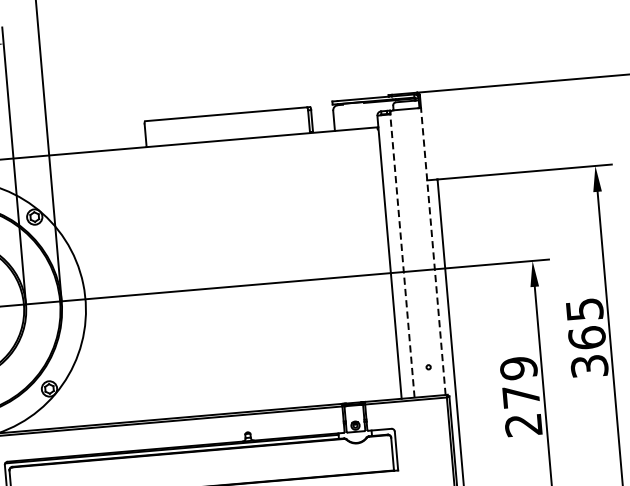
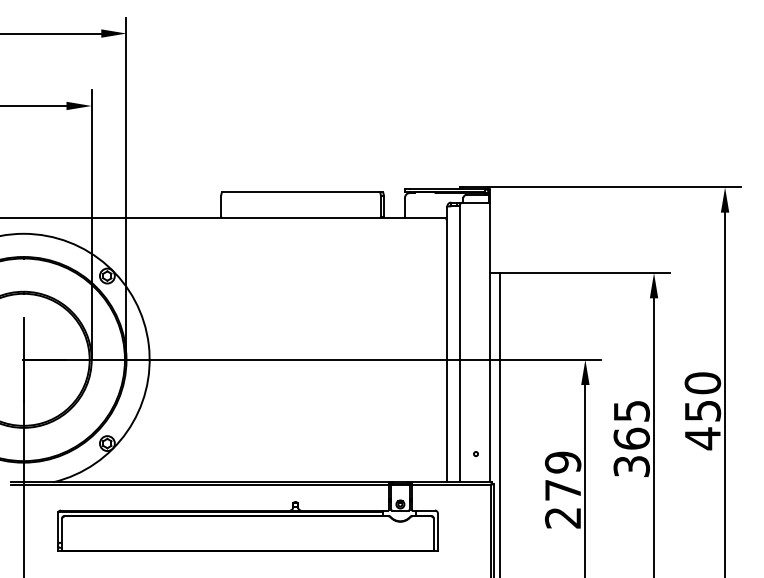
line: (433, 251) -> (490, 342), dashed -> solid
line: (401, 255) -> (459, 343), dashed -> solid

